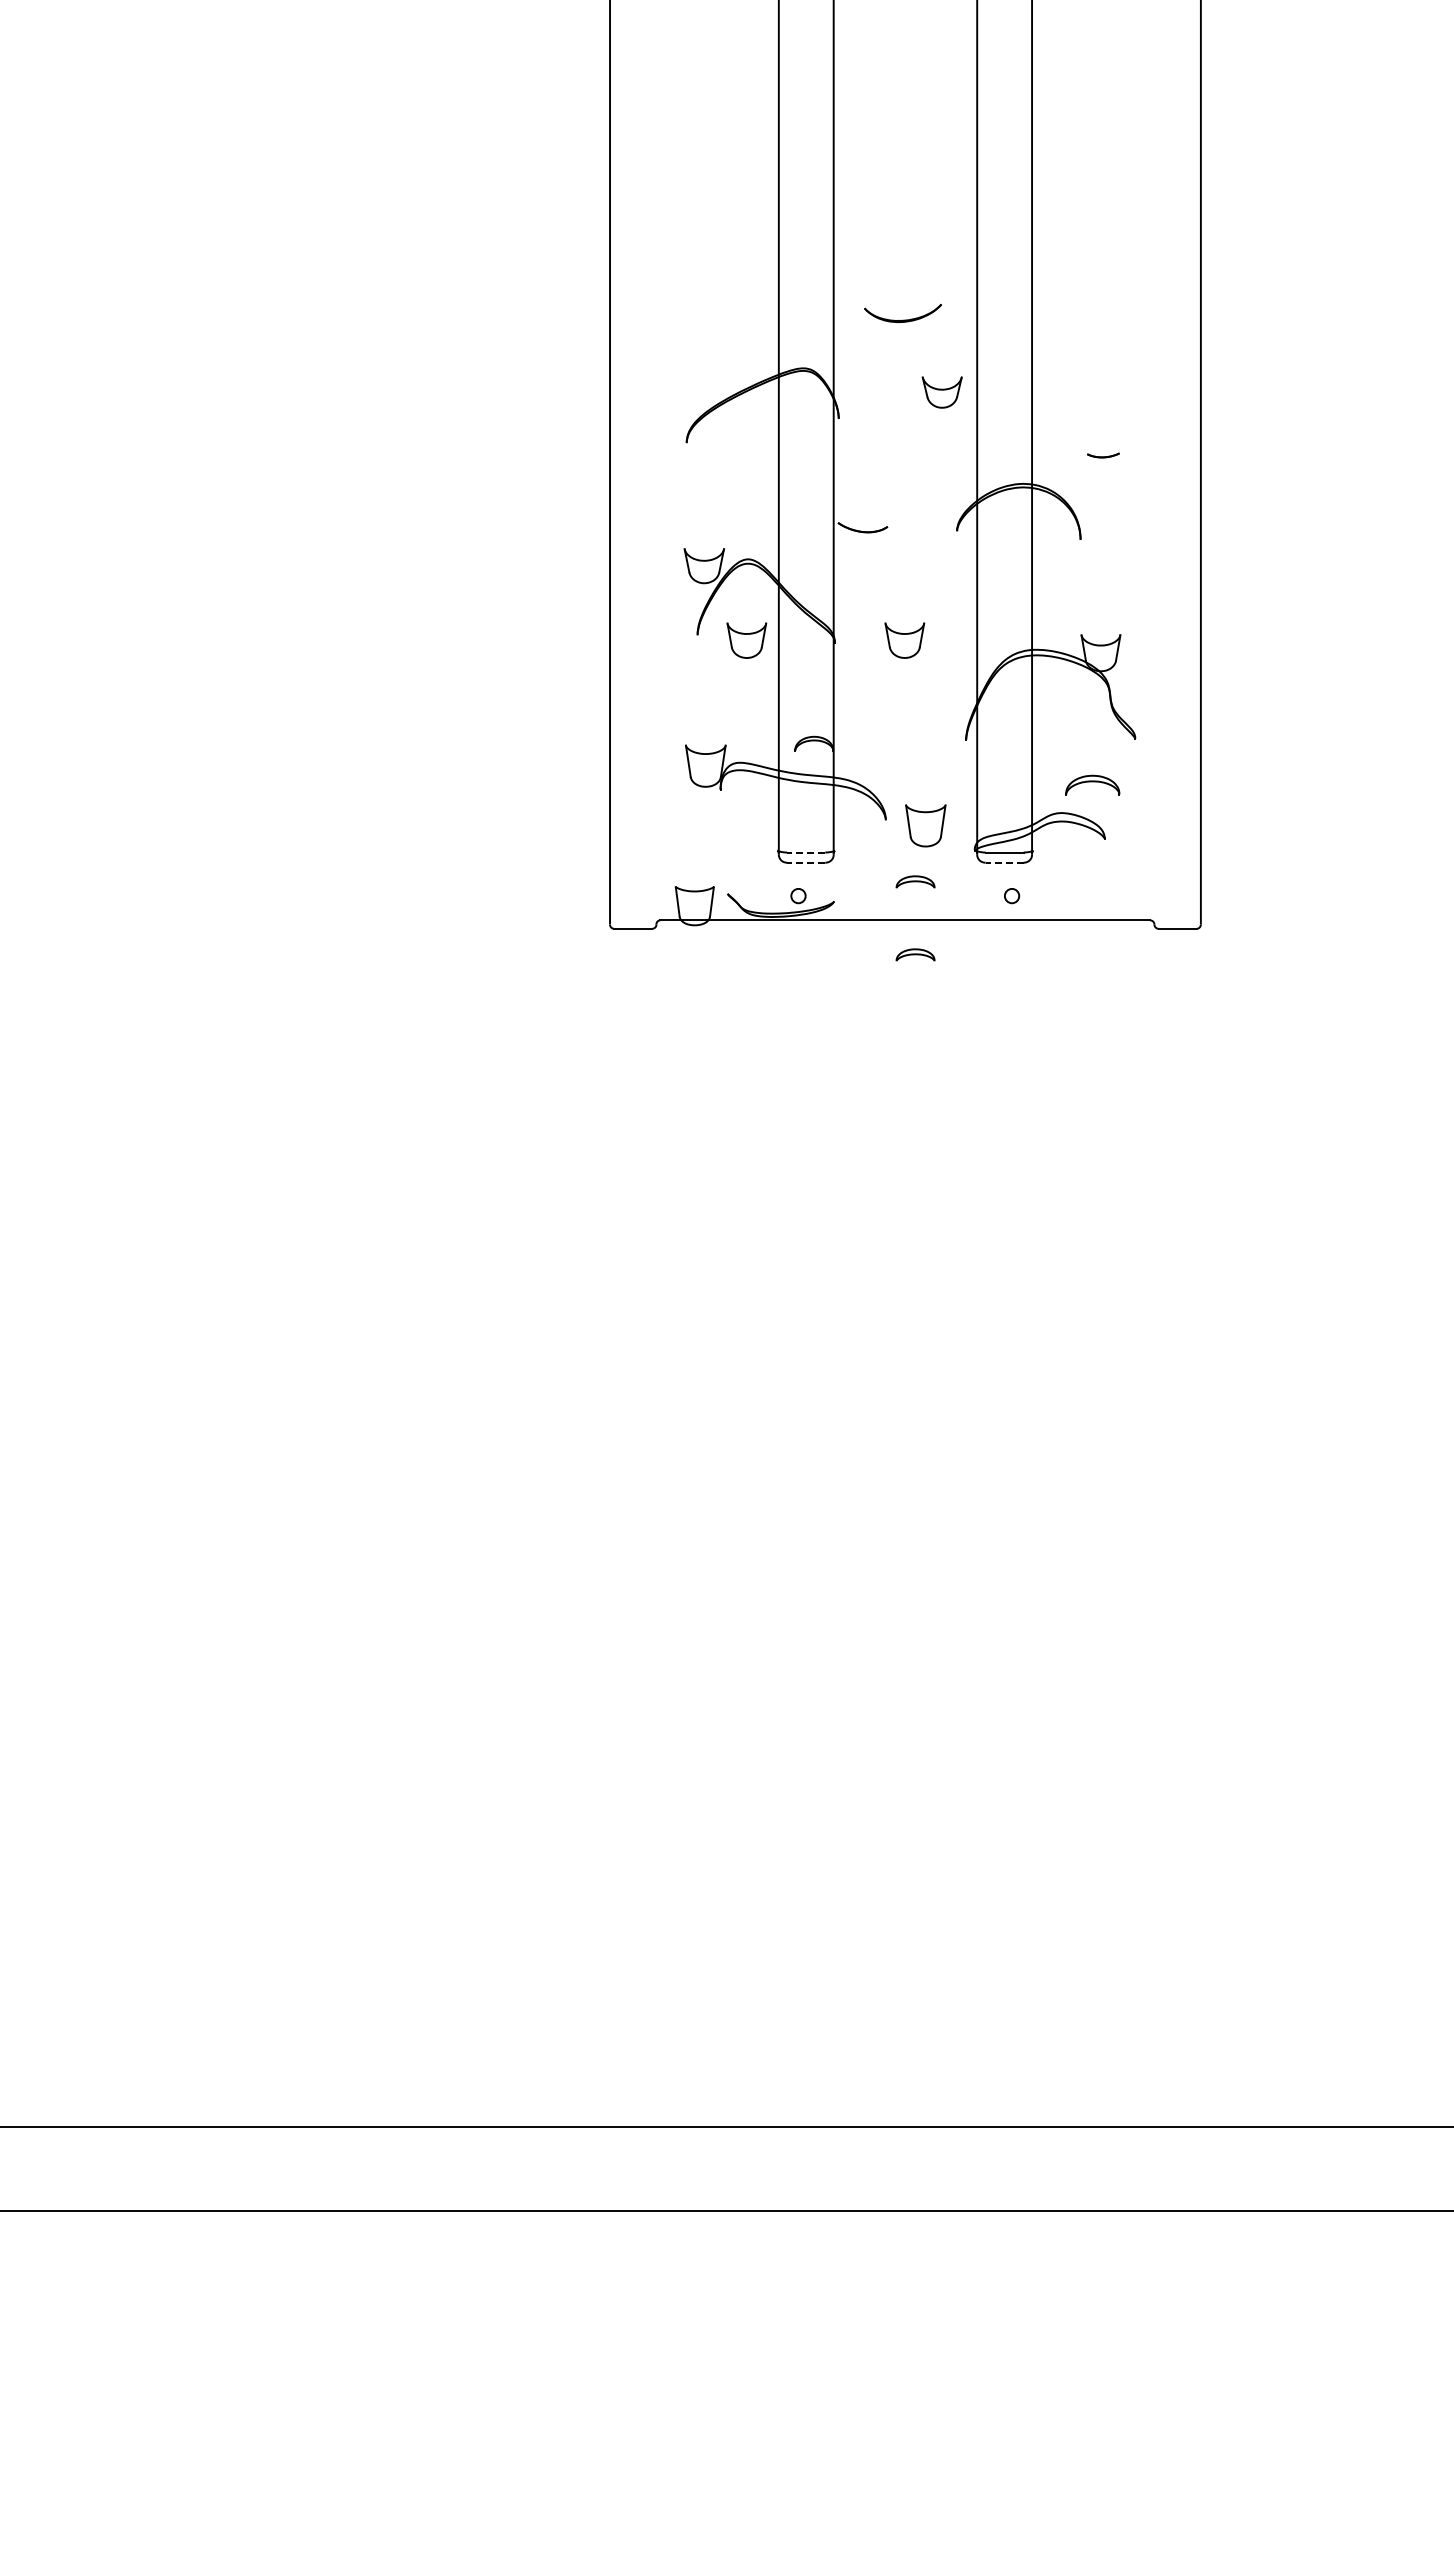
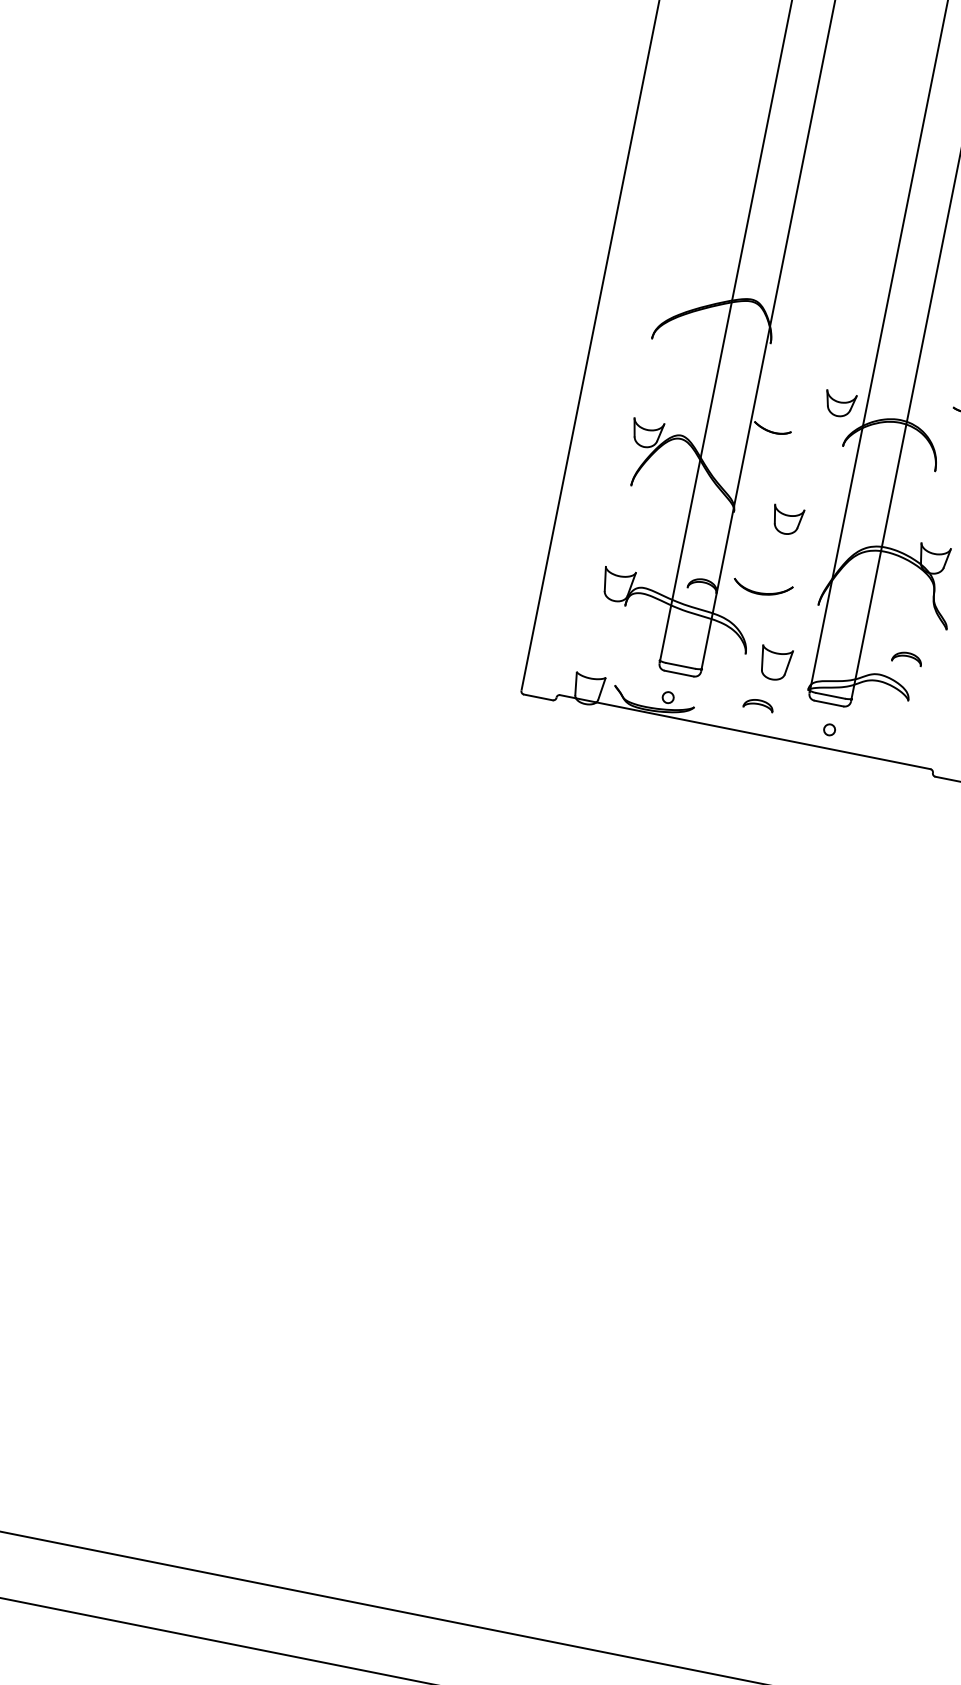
part: (902, 313) -> (762, 587), moved
part: (941, 392) -> (839, 404), moved
part: (746, 640) -> (667, 496), removed
part: (1092, 784) -> (907, 657), size x0.71
line: (806, 852) -> (680, 665), dashed -> solid
line: (806, 862) -> (679, 673), dashed -> solid
line: (1004, 862) -> (828, 703), dashed -> solid
part: (915, 954) -> (747, 759), removed

